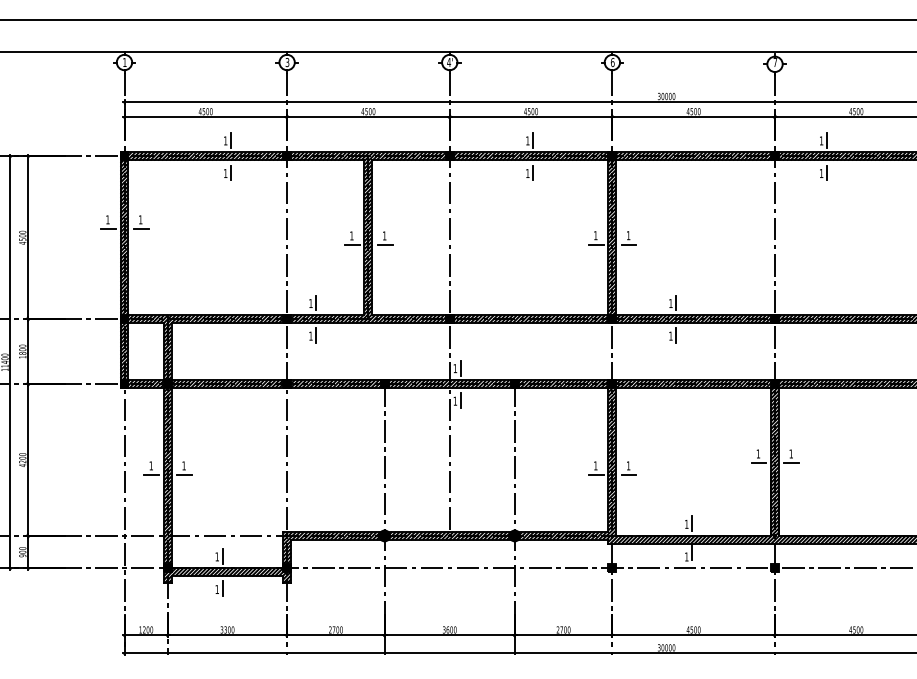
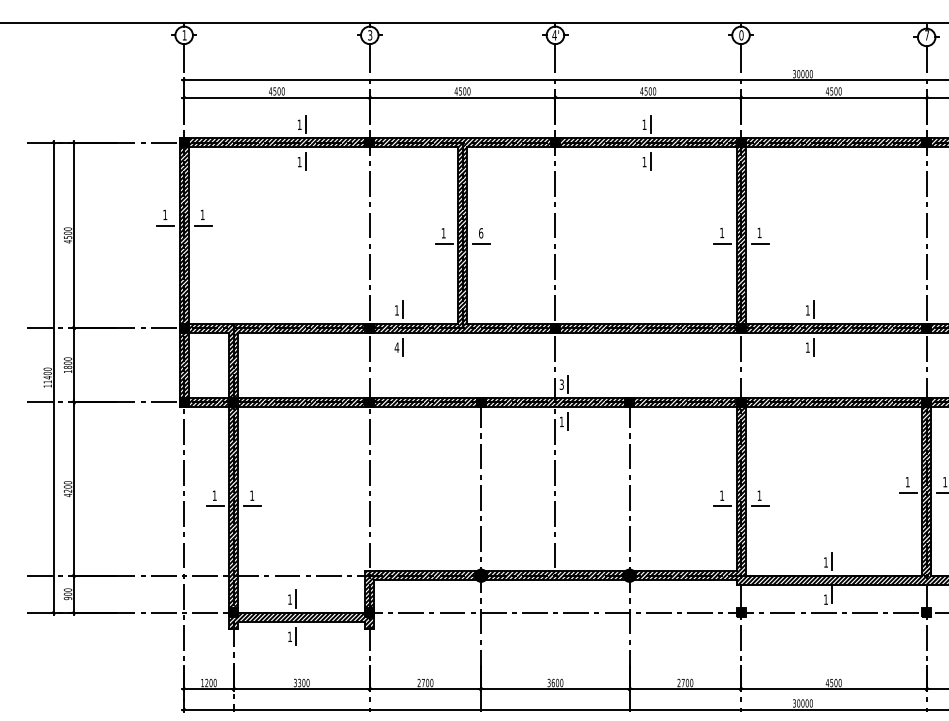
text: (612, 62) -> (741, 35), 6 -> 0
text: (384, 235) -> (480, 232), 1 -> 6
text: (310, 335) -> (396, 346), 1 -> 4
text: (455, 368) -> (561, 384), 1 -> 3

